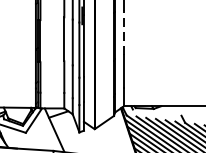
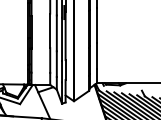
line: (124, 32) -> (97, 25), dashed -> solid

